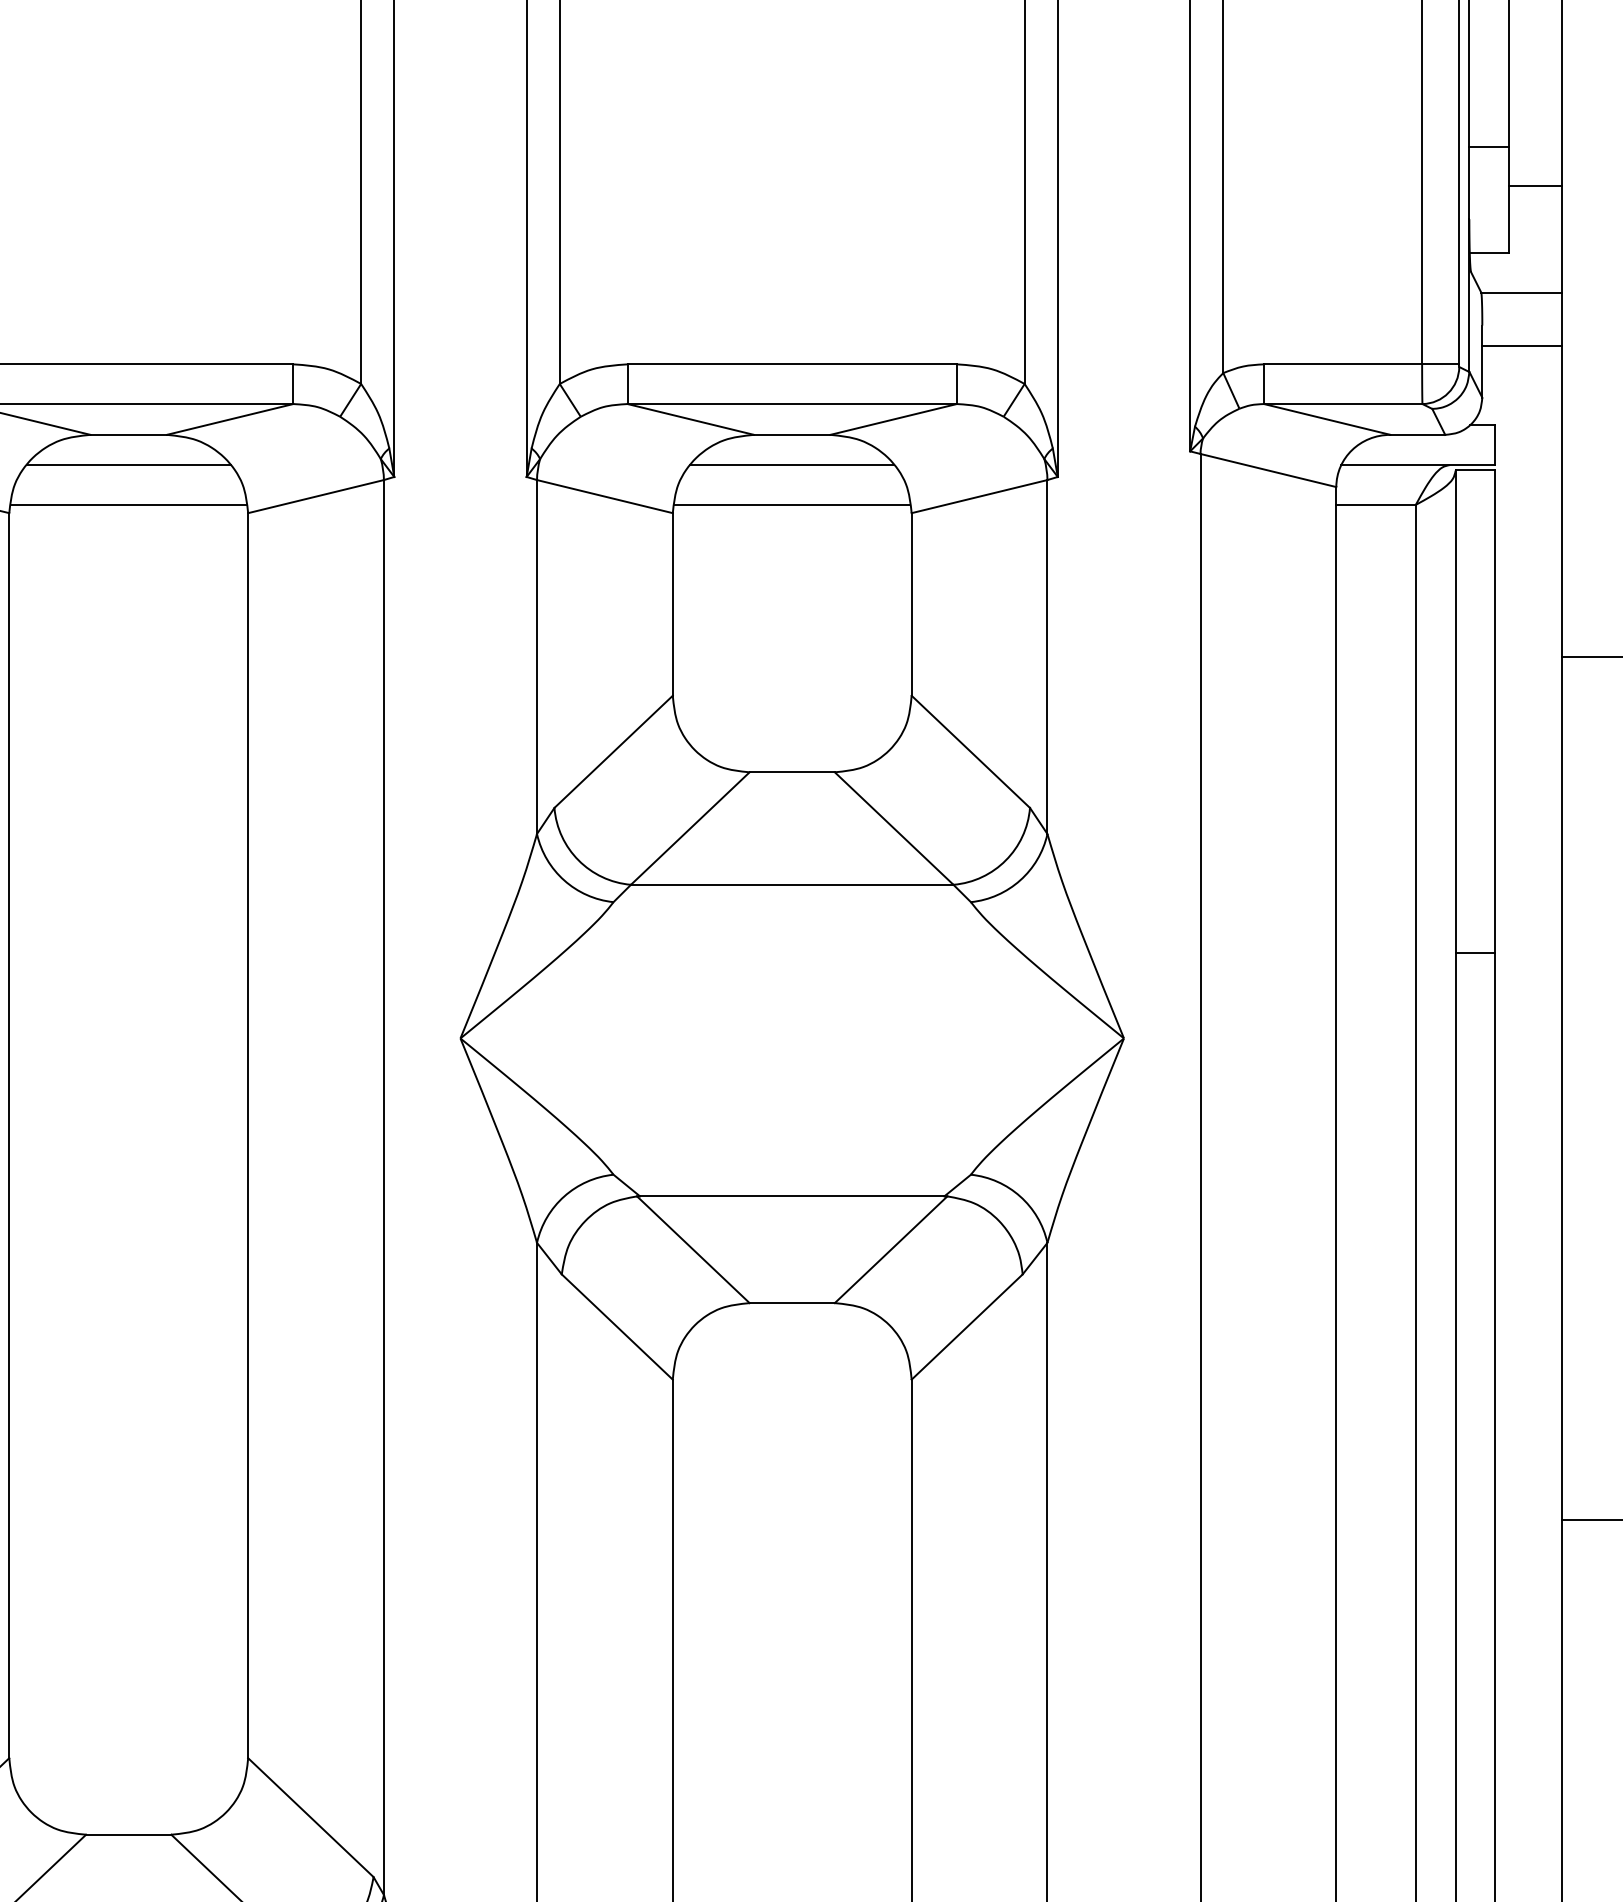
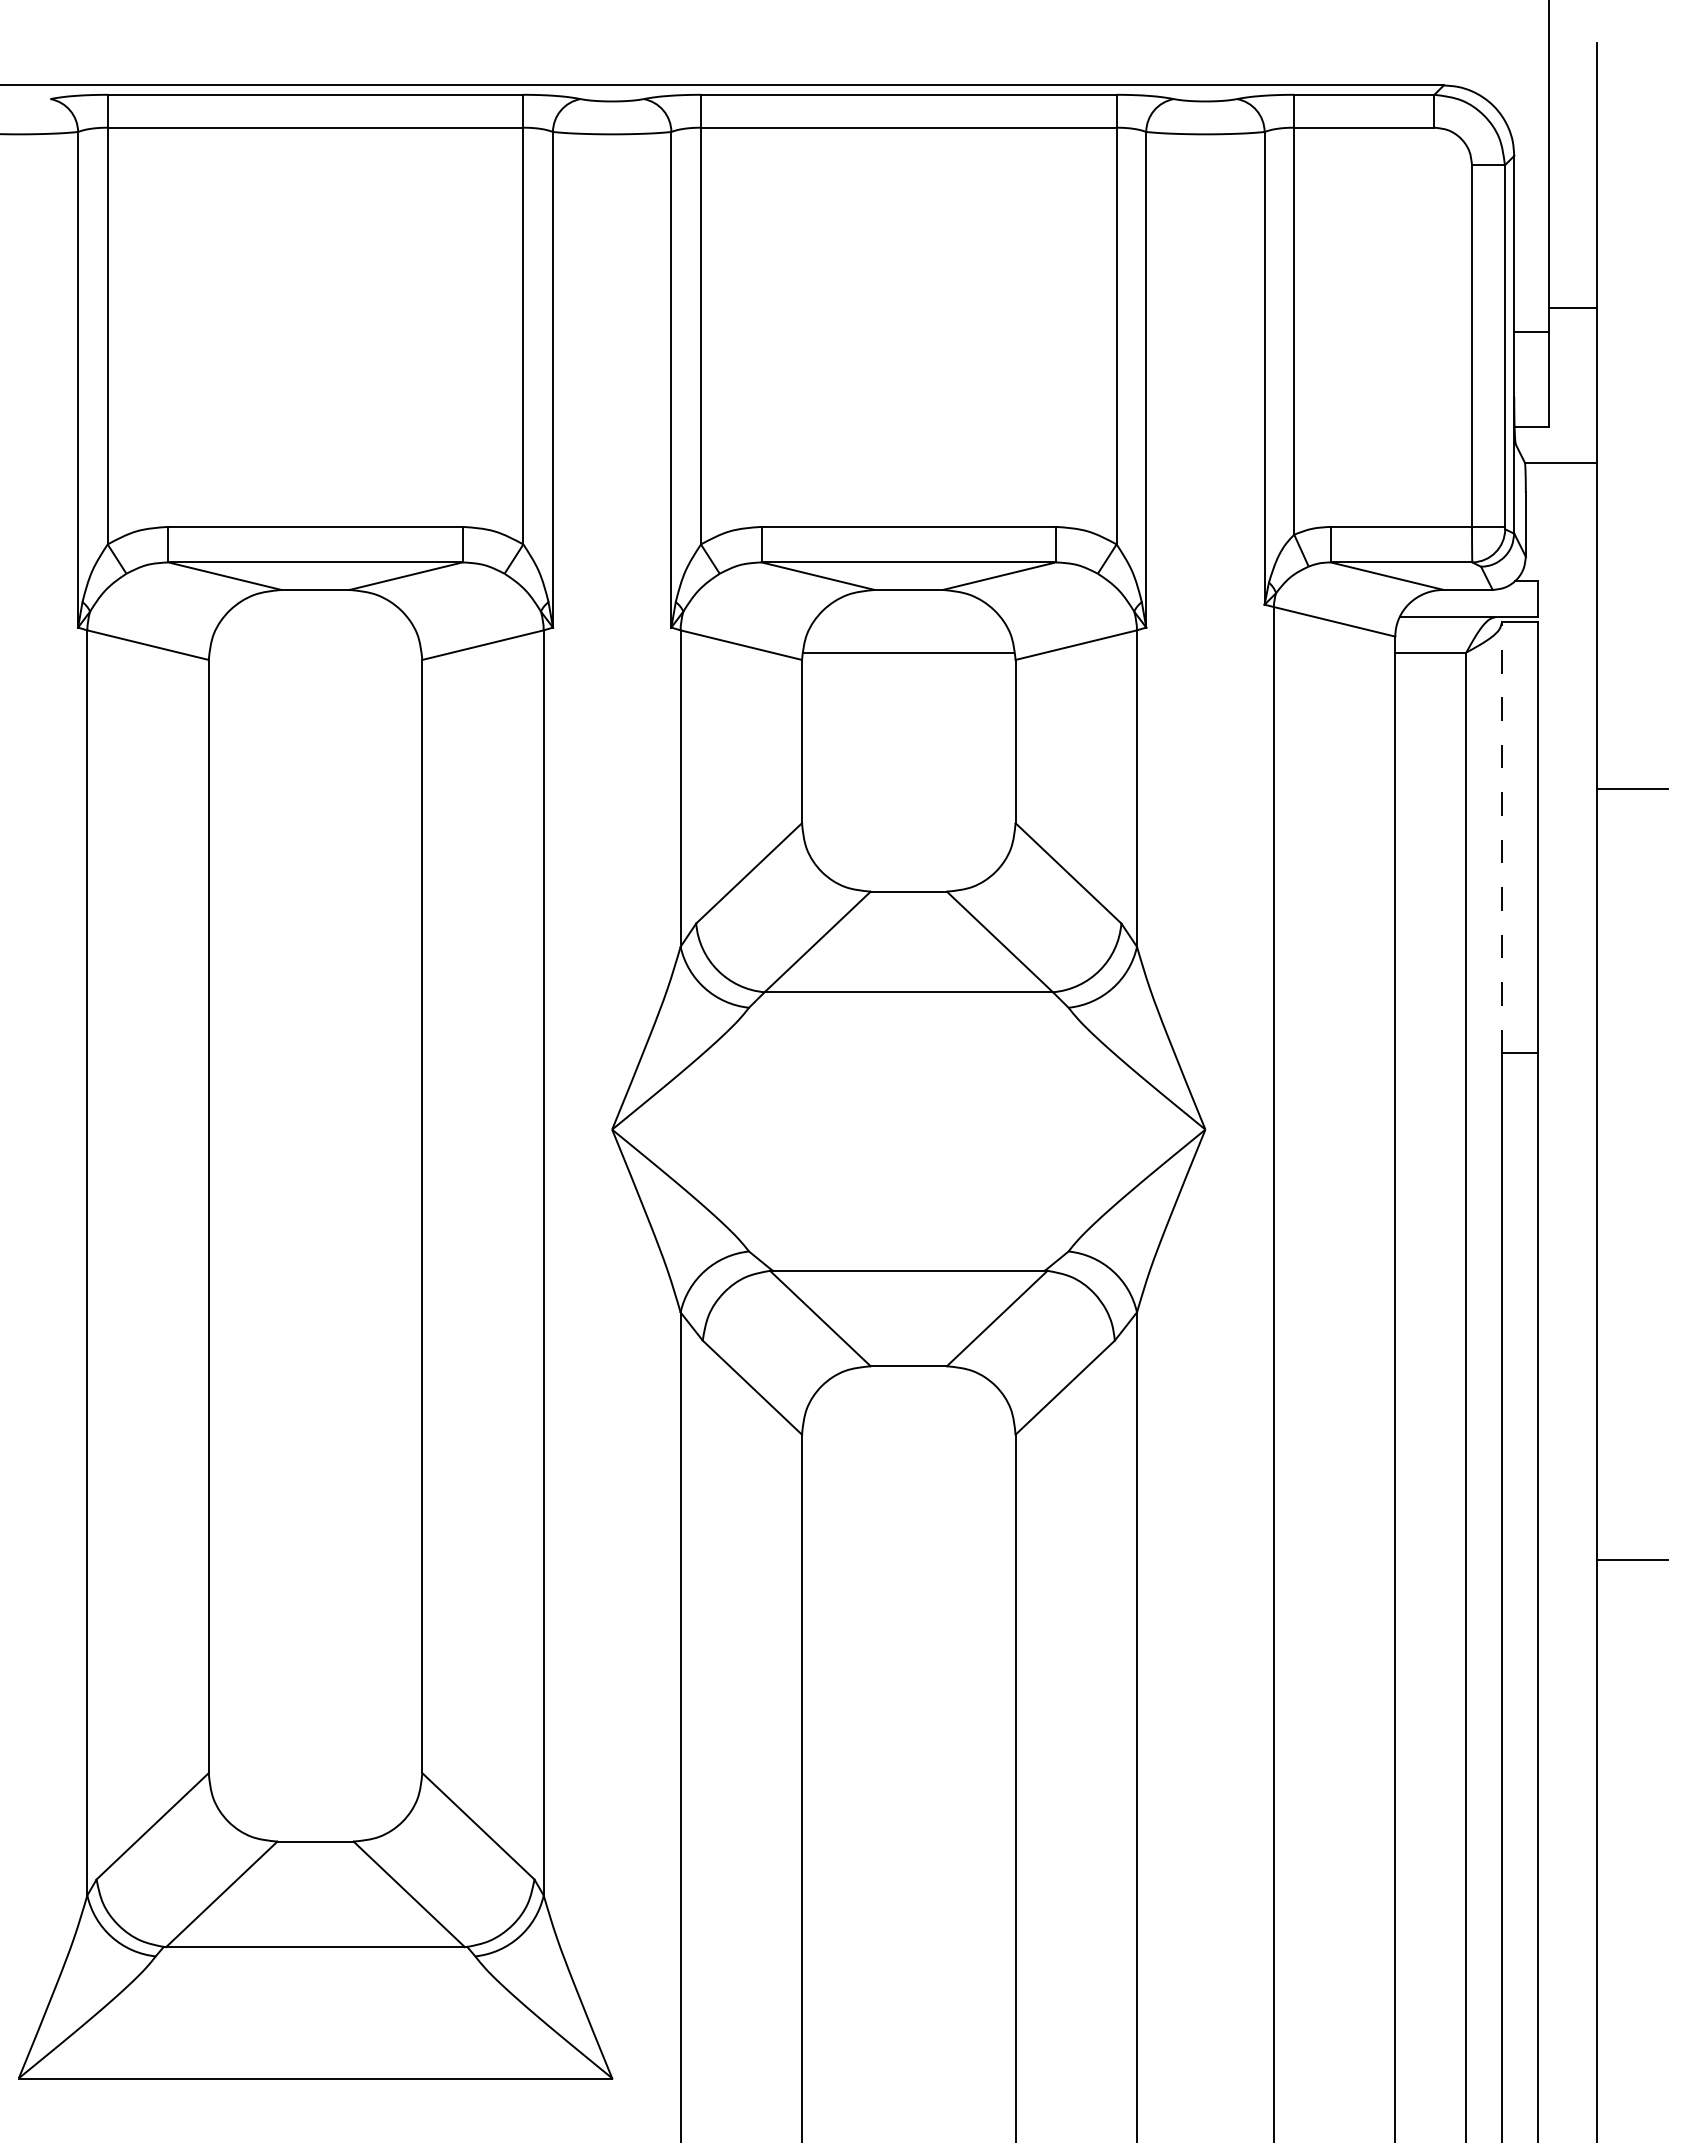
line: (1534, 186) -> (1572, 307), moved
line: (1521, 346) -> (1560, 510), removed
line: (128, 464) -> (315, 616), removed
line: (791, 464) -> (908, 616), removed
line: (128, 504) -> (315, 652), removed
line: (1456, 711) -> (1502, 837), solid -> dashed

